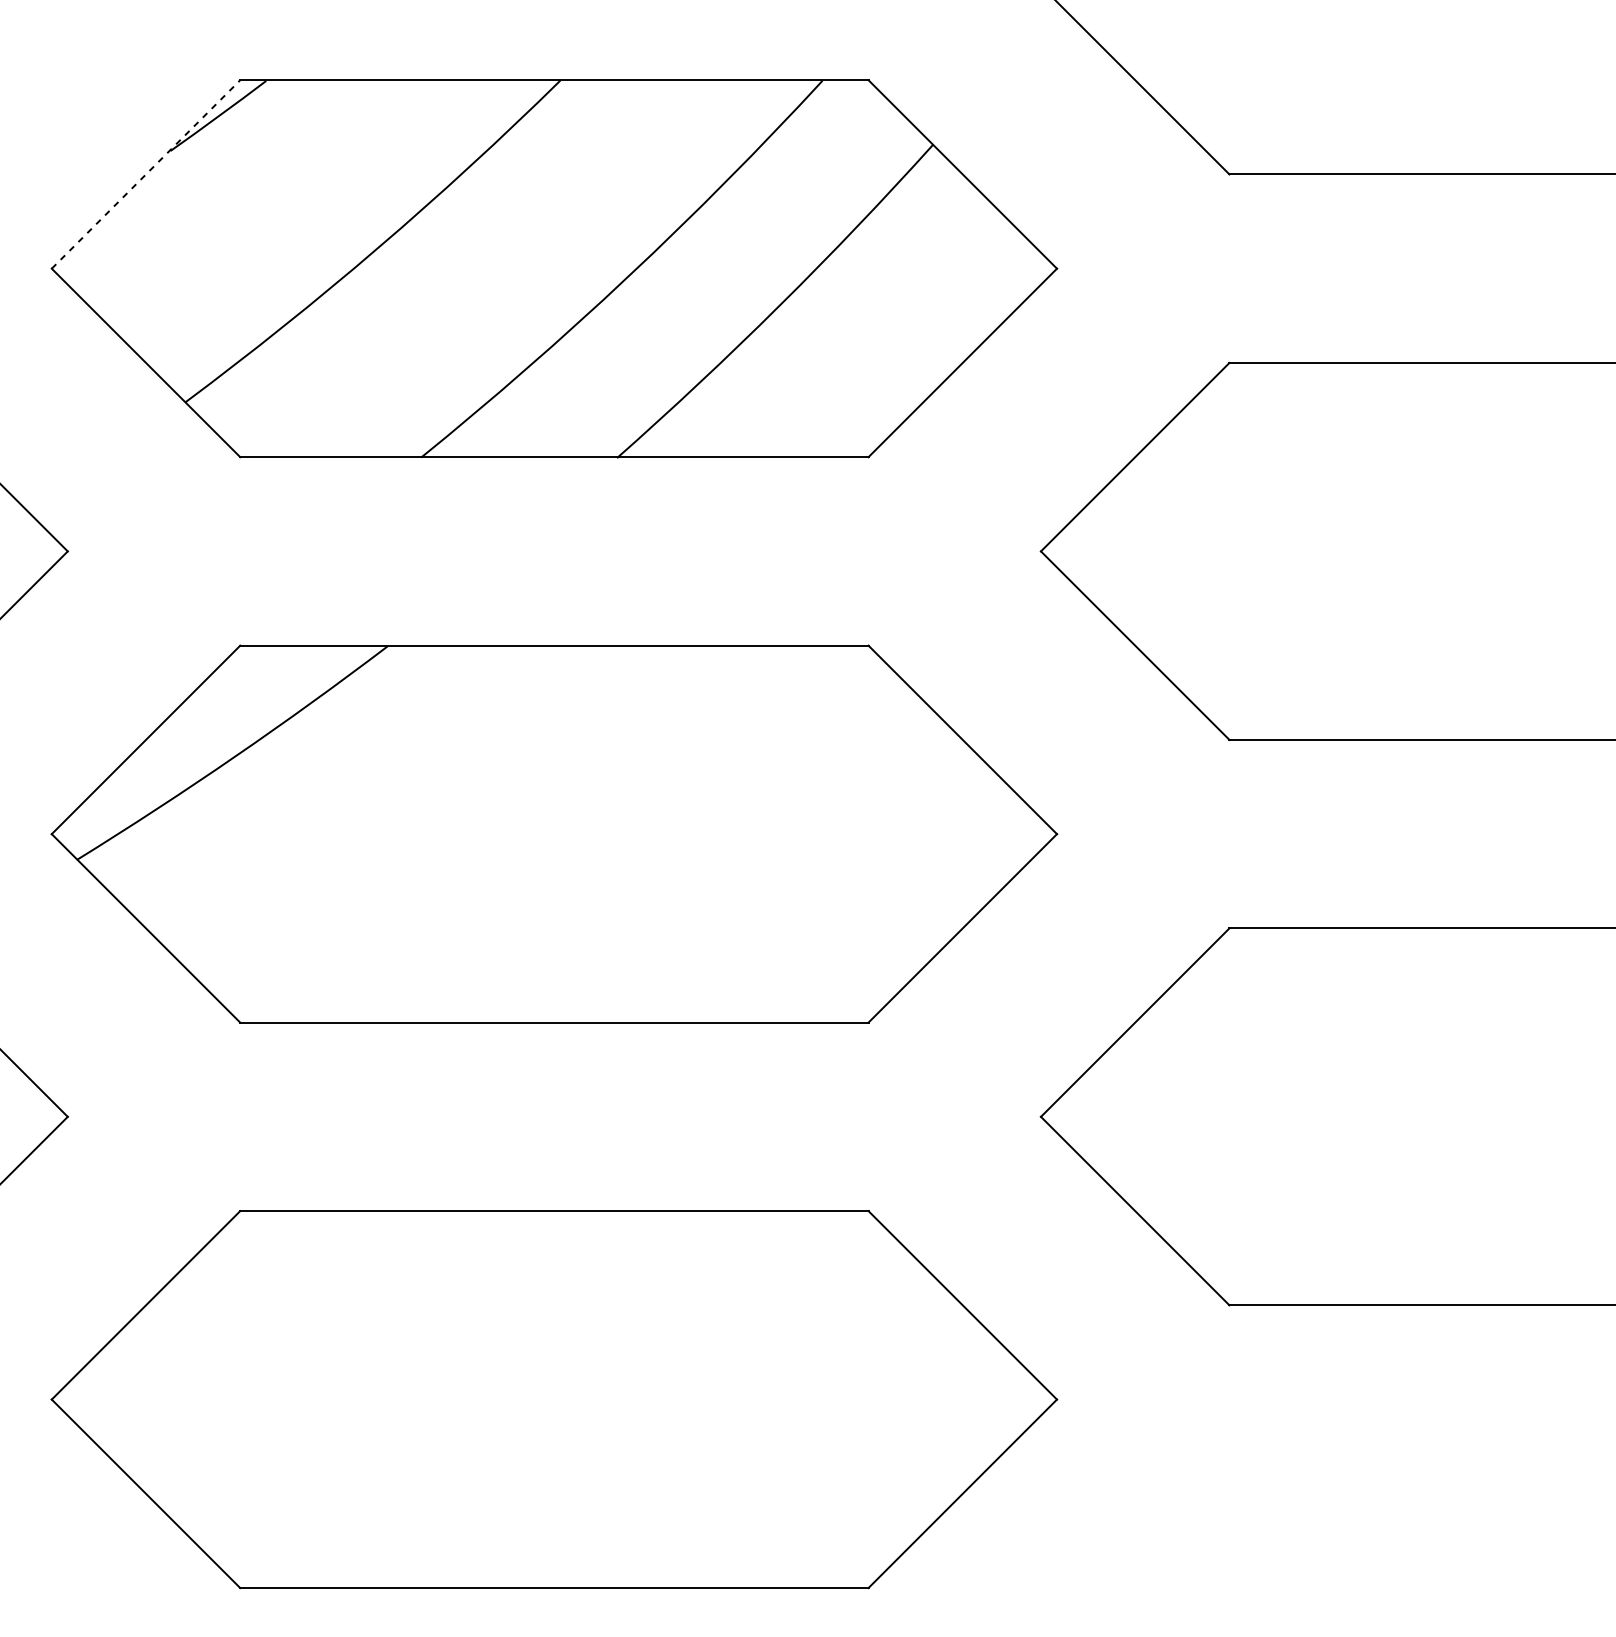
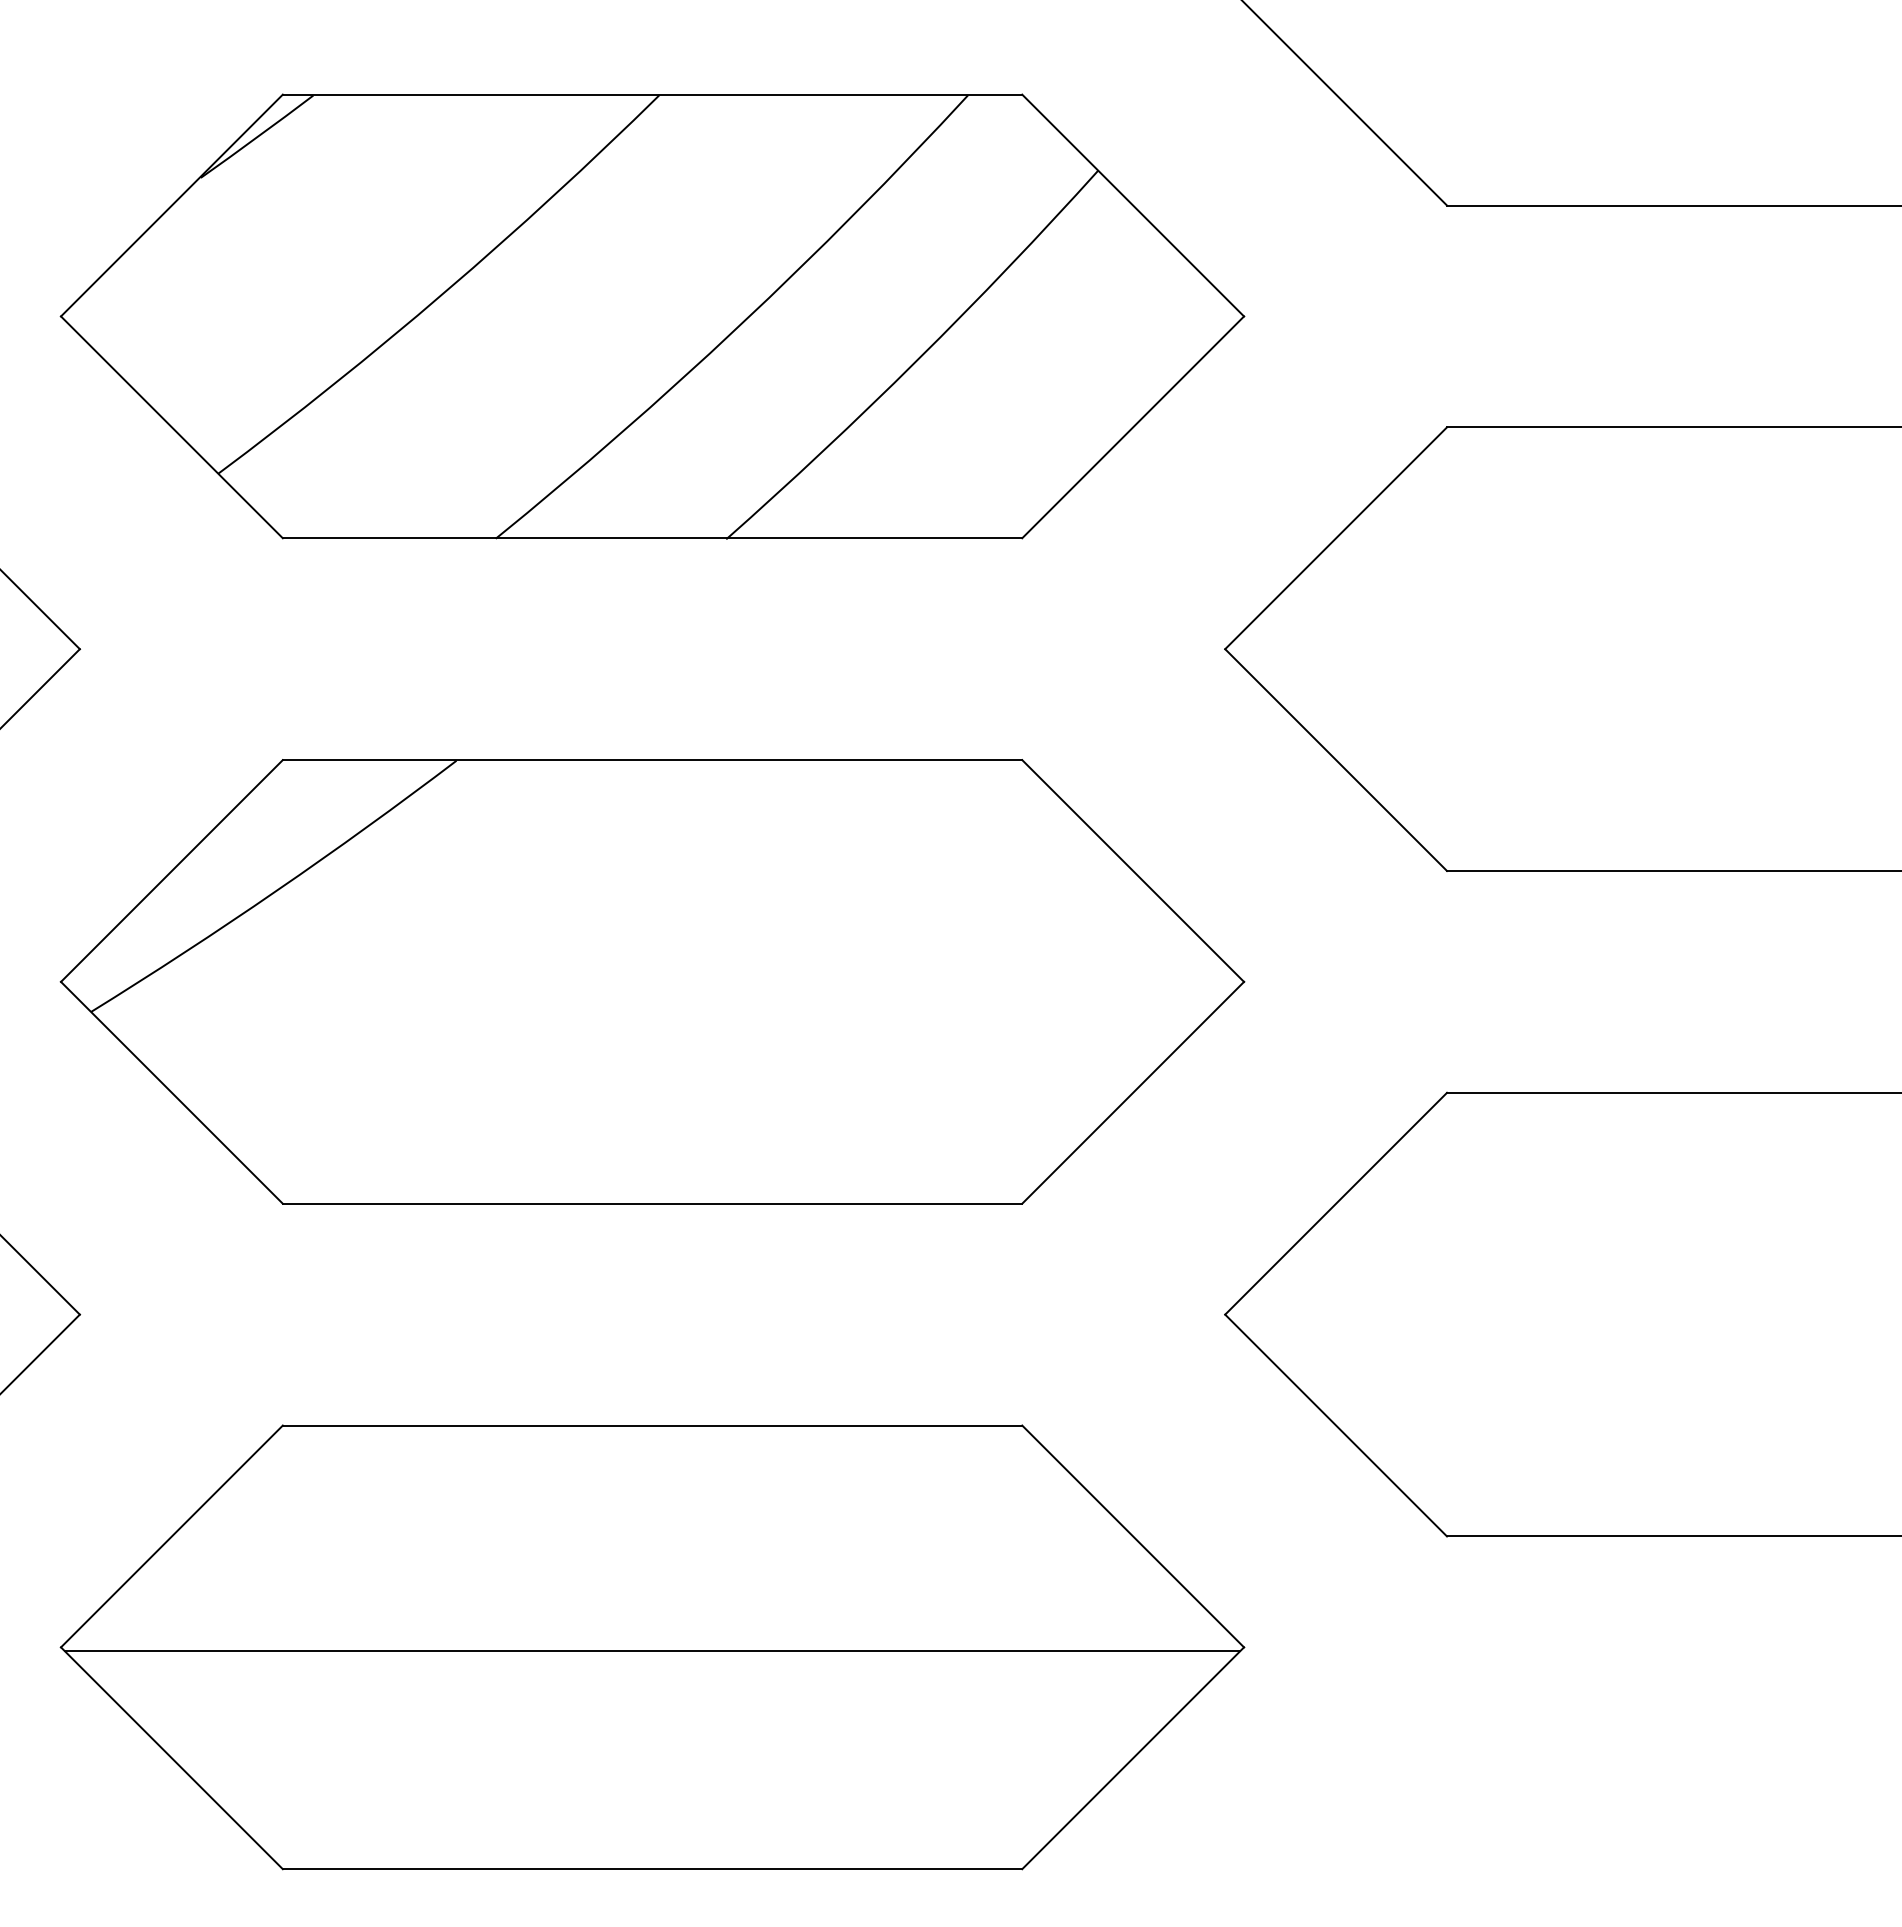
line: (145, 174) -> (171, 205), dashed -> solid
line: (554, 1403) -> (652, 1651), added

